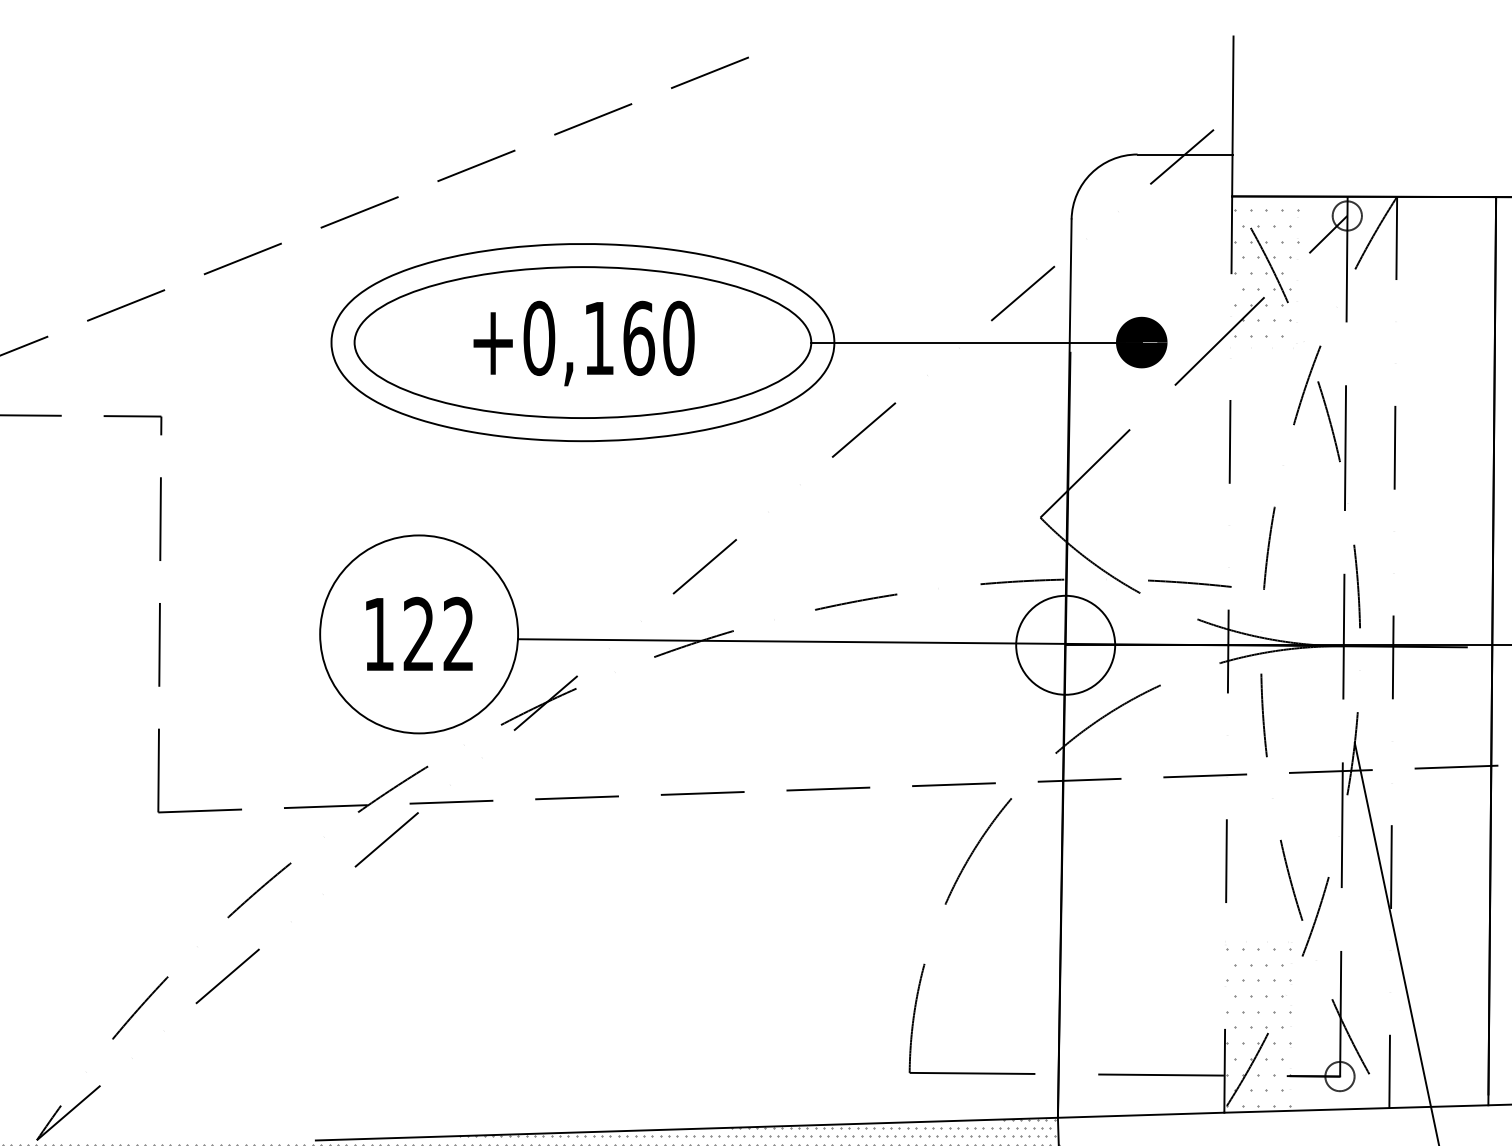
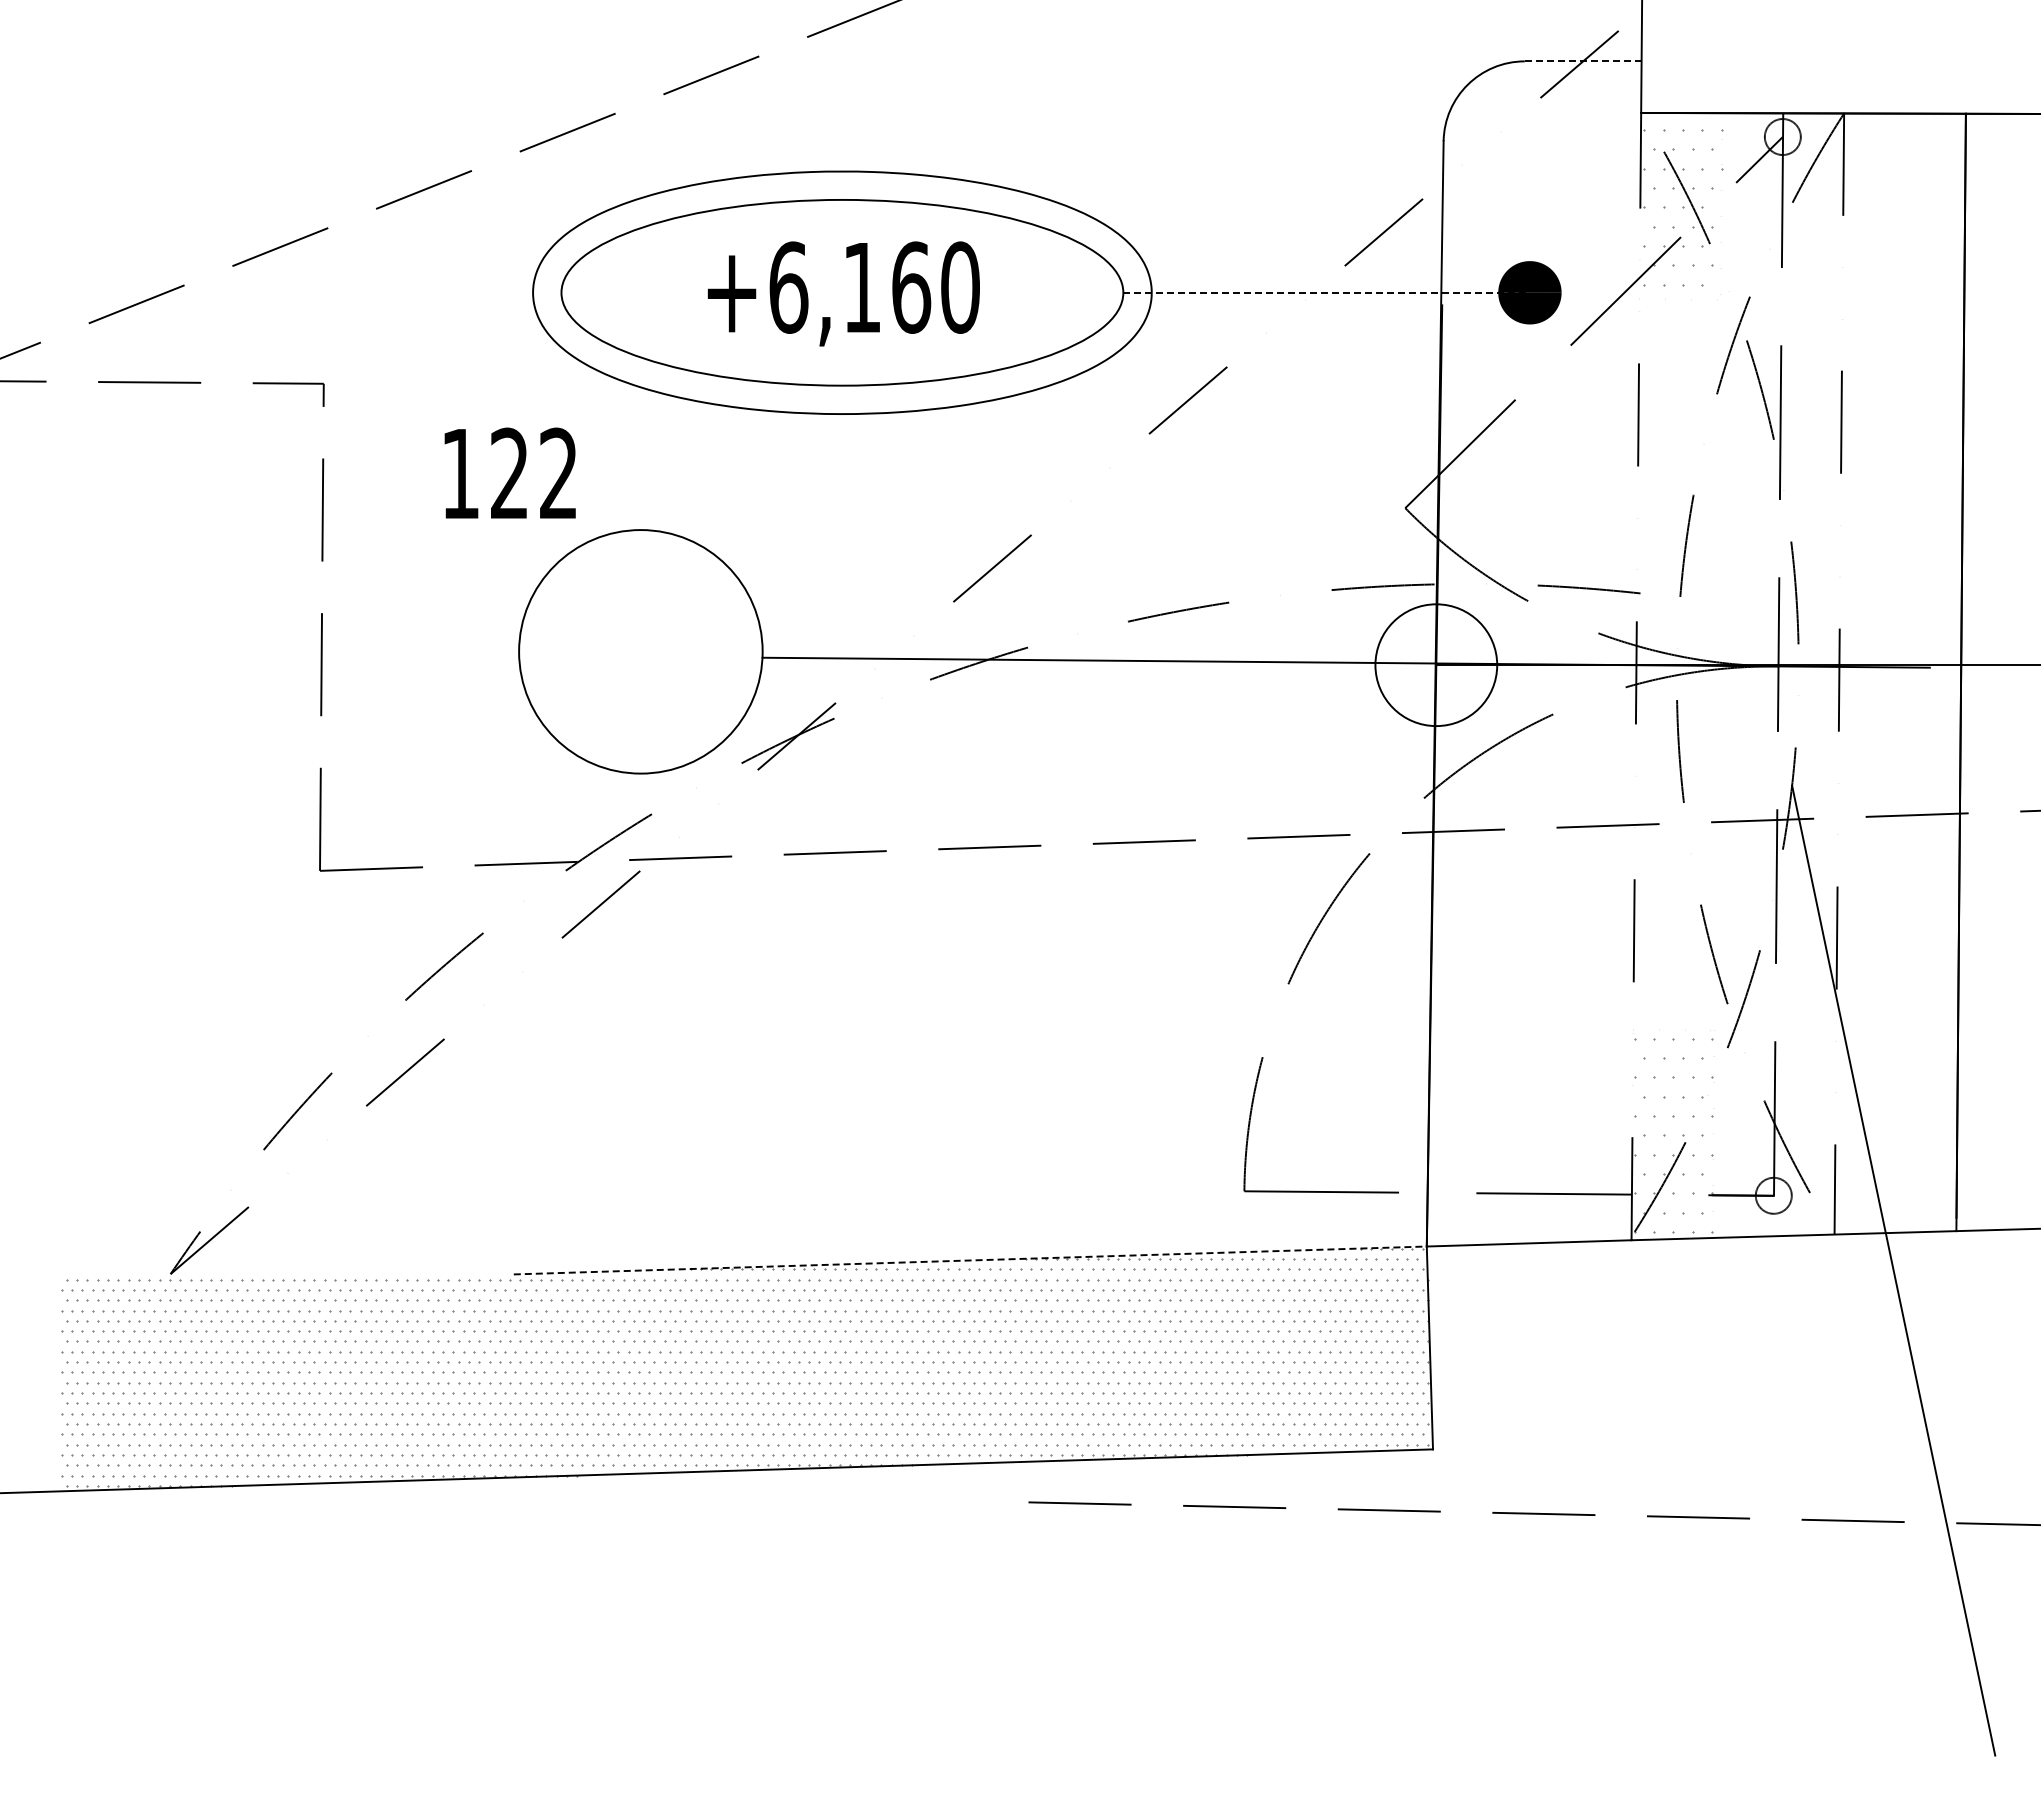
line: (1184, 154) -> (1582, 61), solid -> dashed
text: (539, 338) -> (788, 287), +0,160 -> +6,160
line: (977, 342) -> (1327, 292), solid -> dashed
text: (418, 633) -> (509, 472), moved
line: (687, 1129) -> (970, 1260), solid -> dashed

